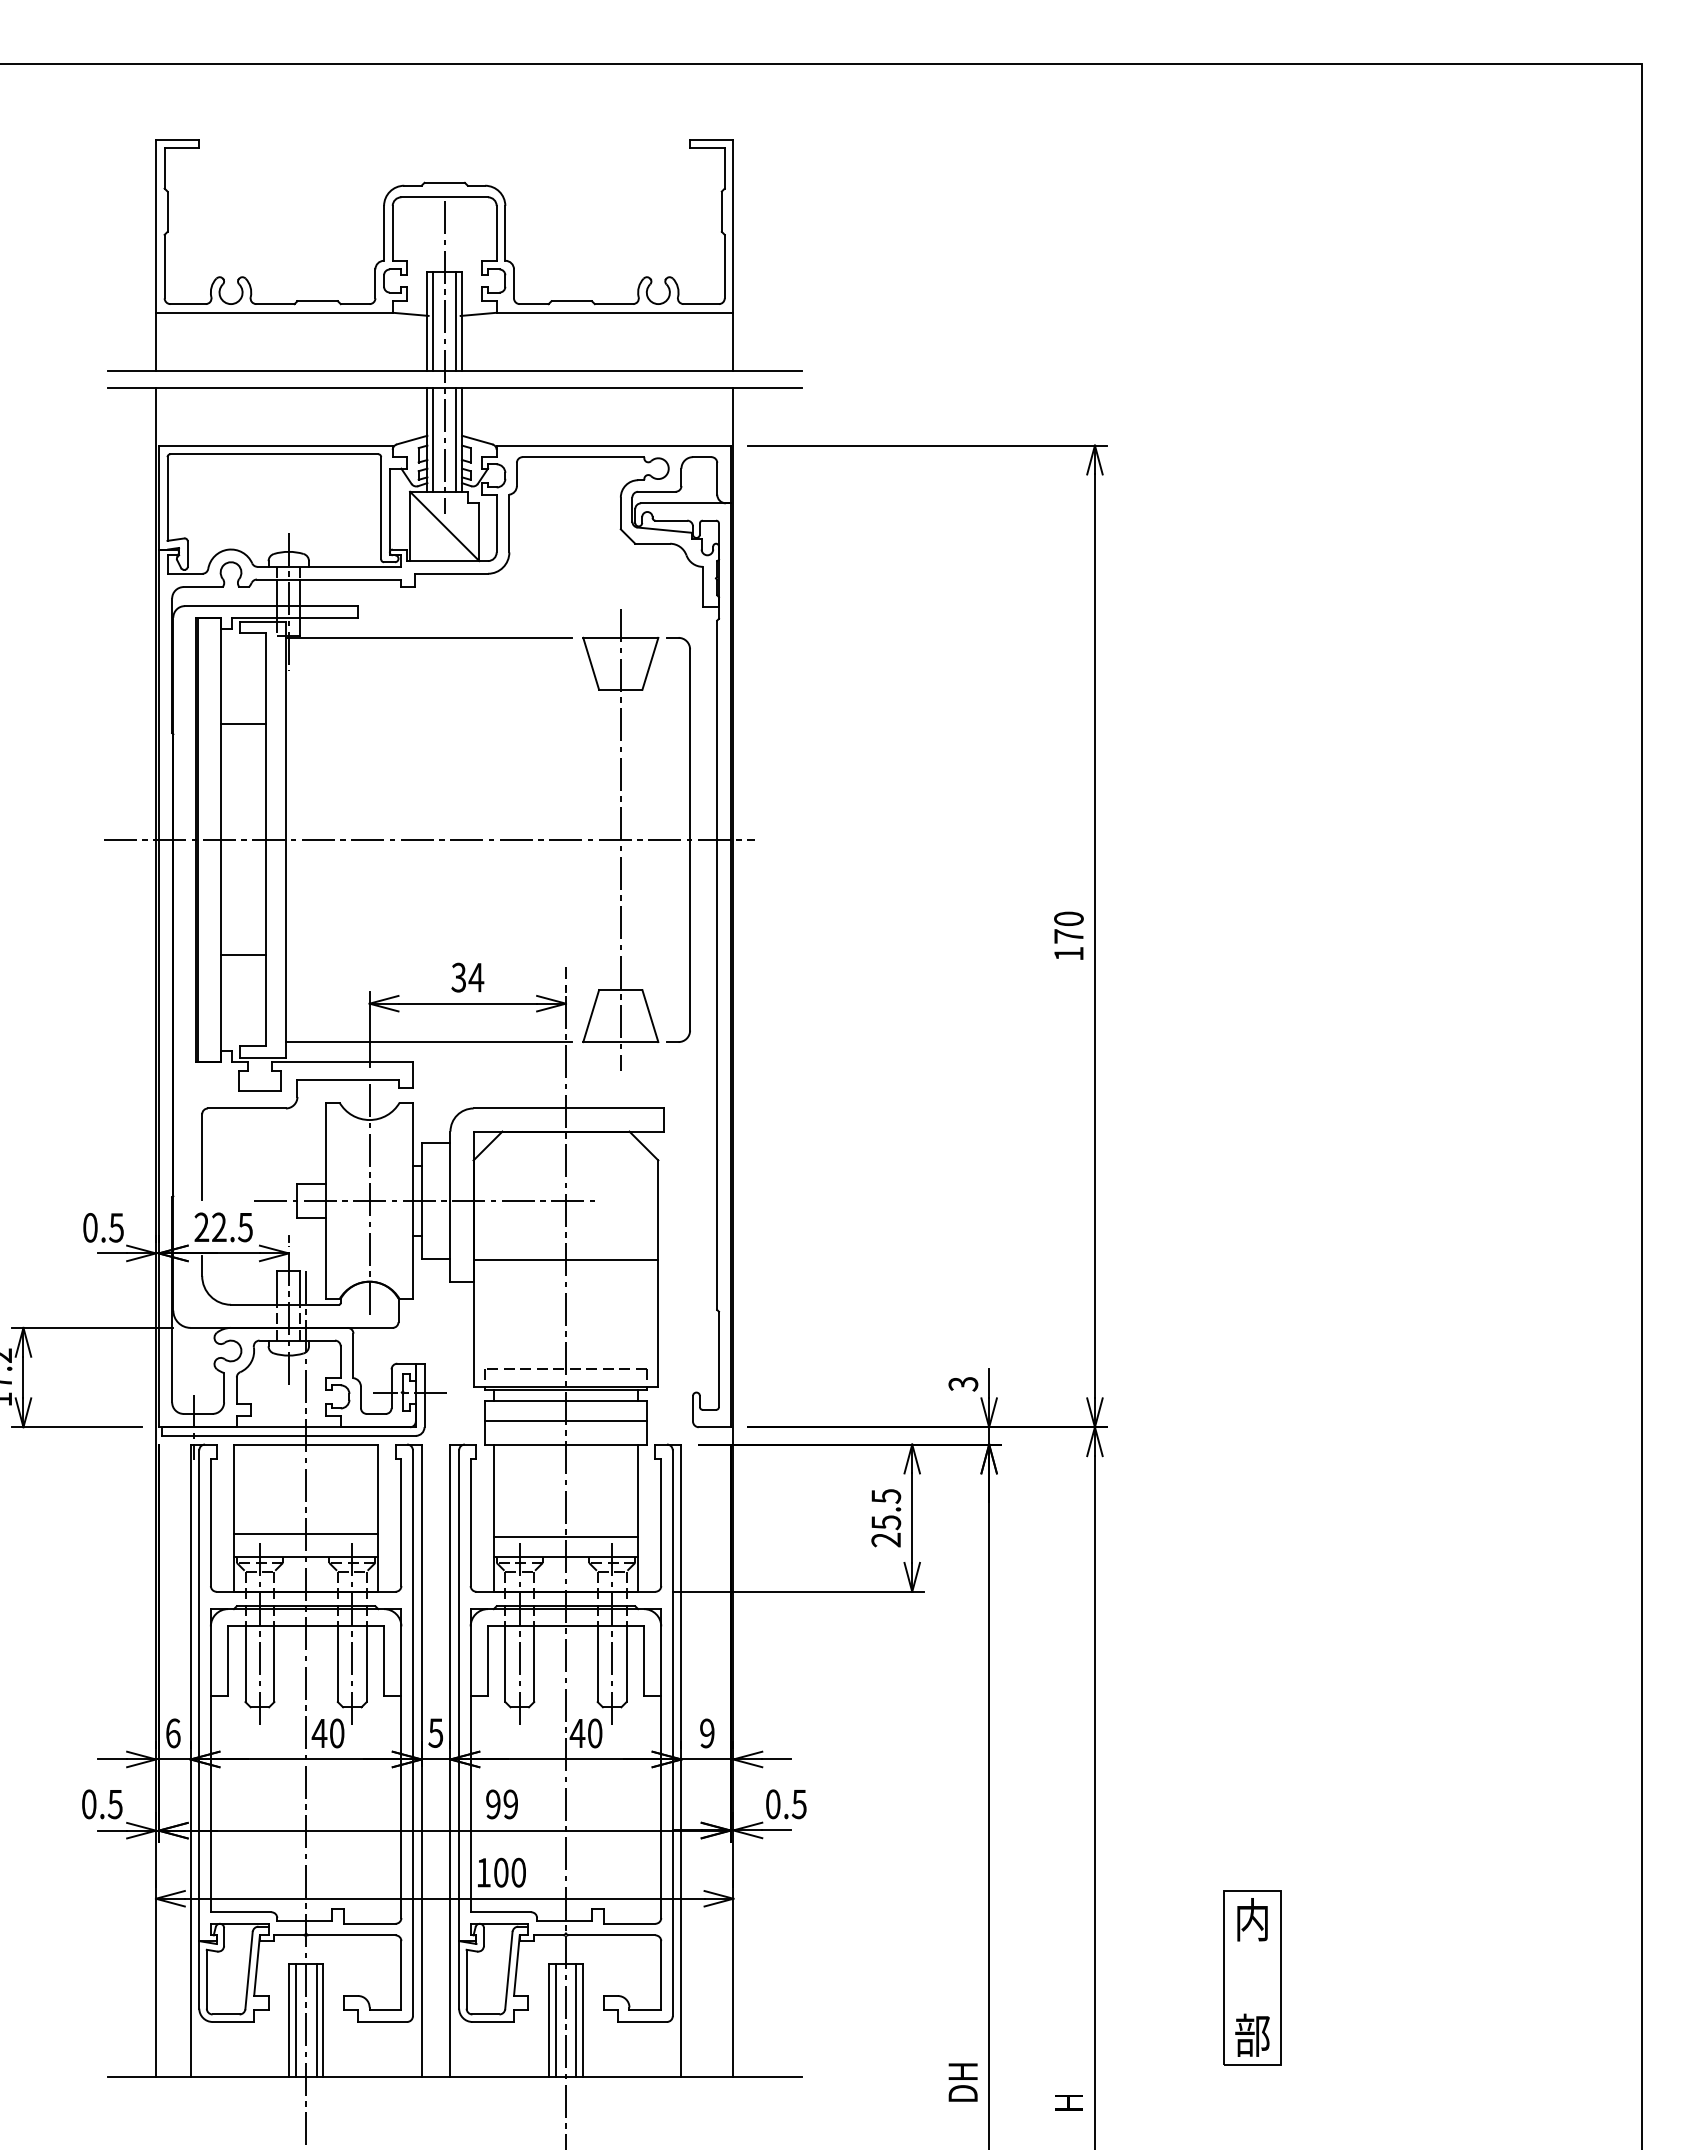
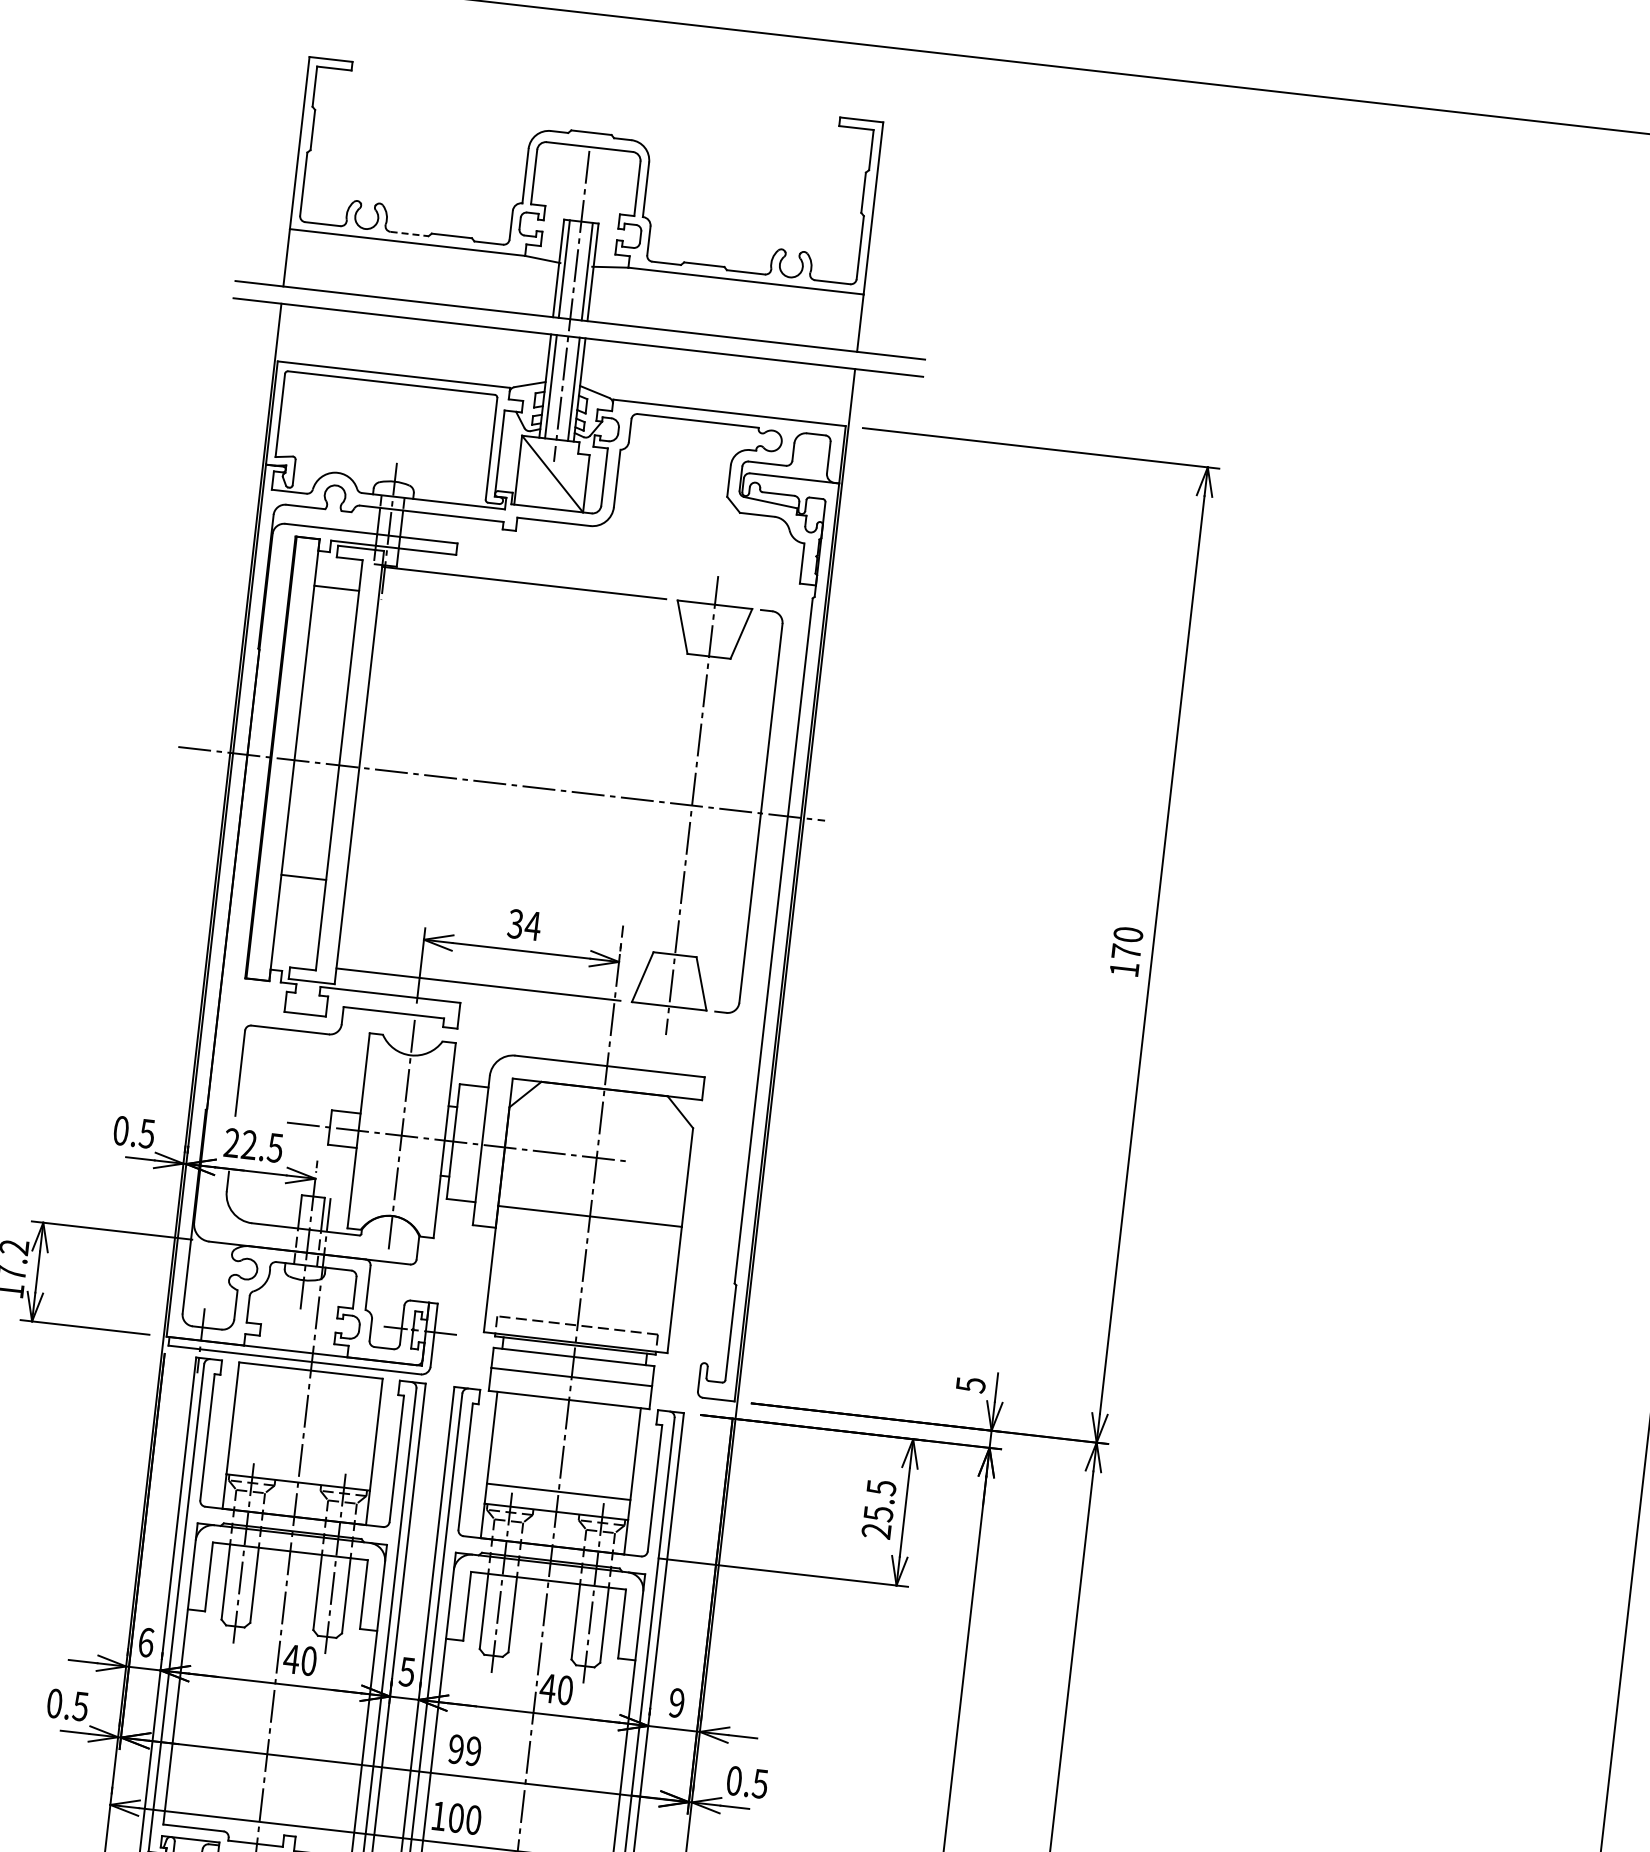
line: (275, 304) -> (409, 234), solid -> dashed
line: (242, 724) -> (336, 588), moved
text: (962, 1383) -> (970, 1384), 3 -> 5
line: (305, 1534) -> (300, 1459), removed

